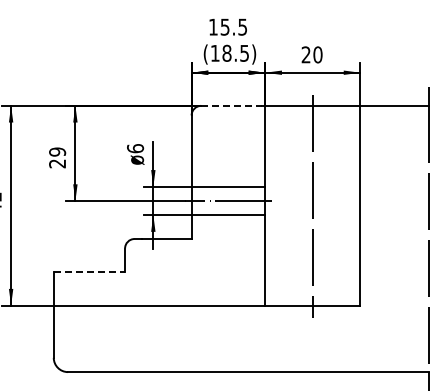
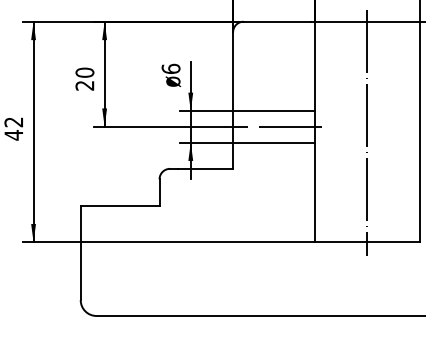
line: (231, 105) -> (277, 21), dashed -> solid
text: (57, 151) -> (84, 72), 29 -> 20
line: (89, 272) -> (120, 205), dashed -> solid

